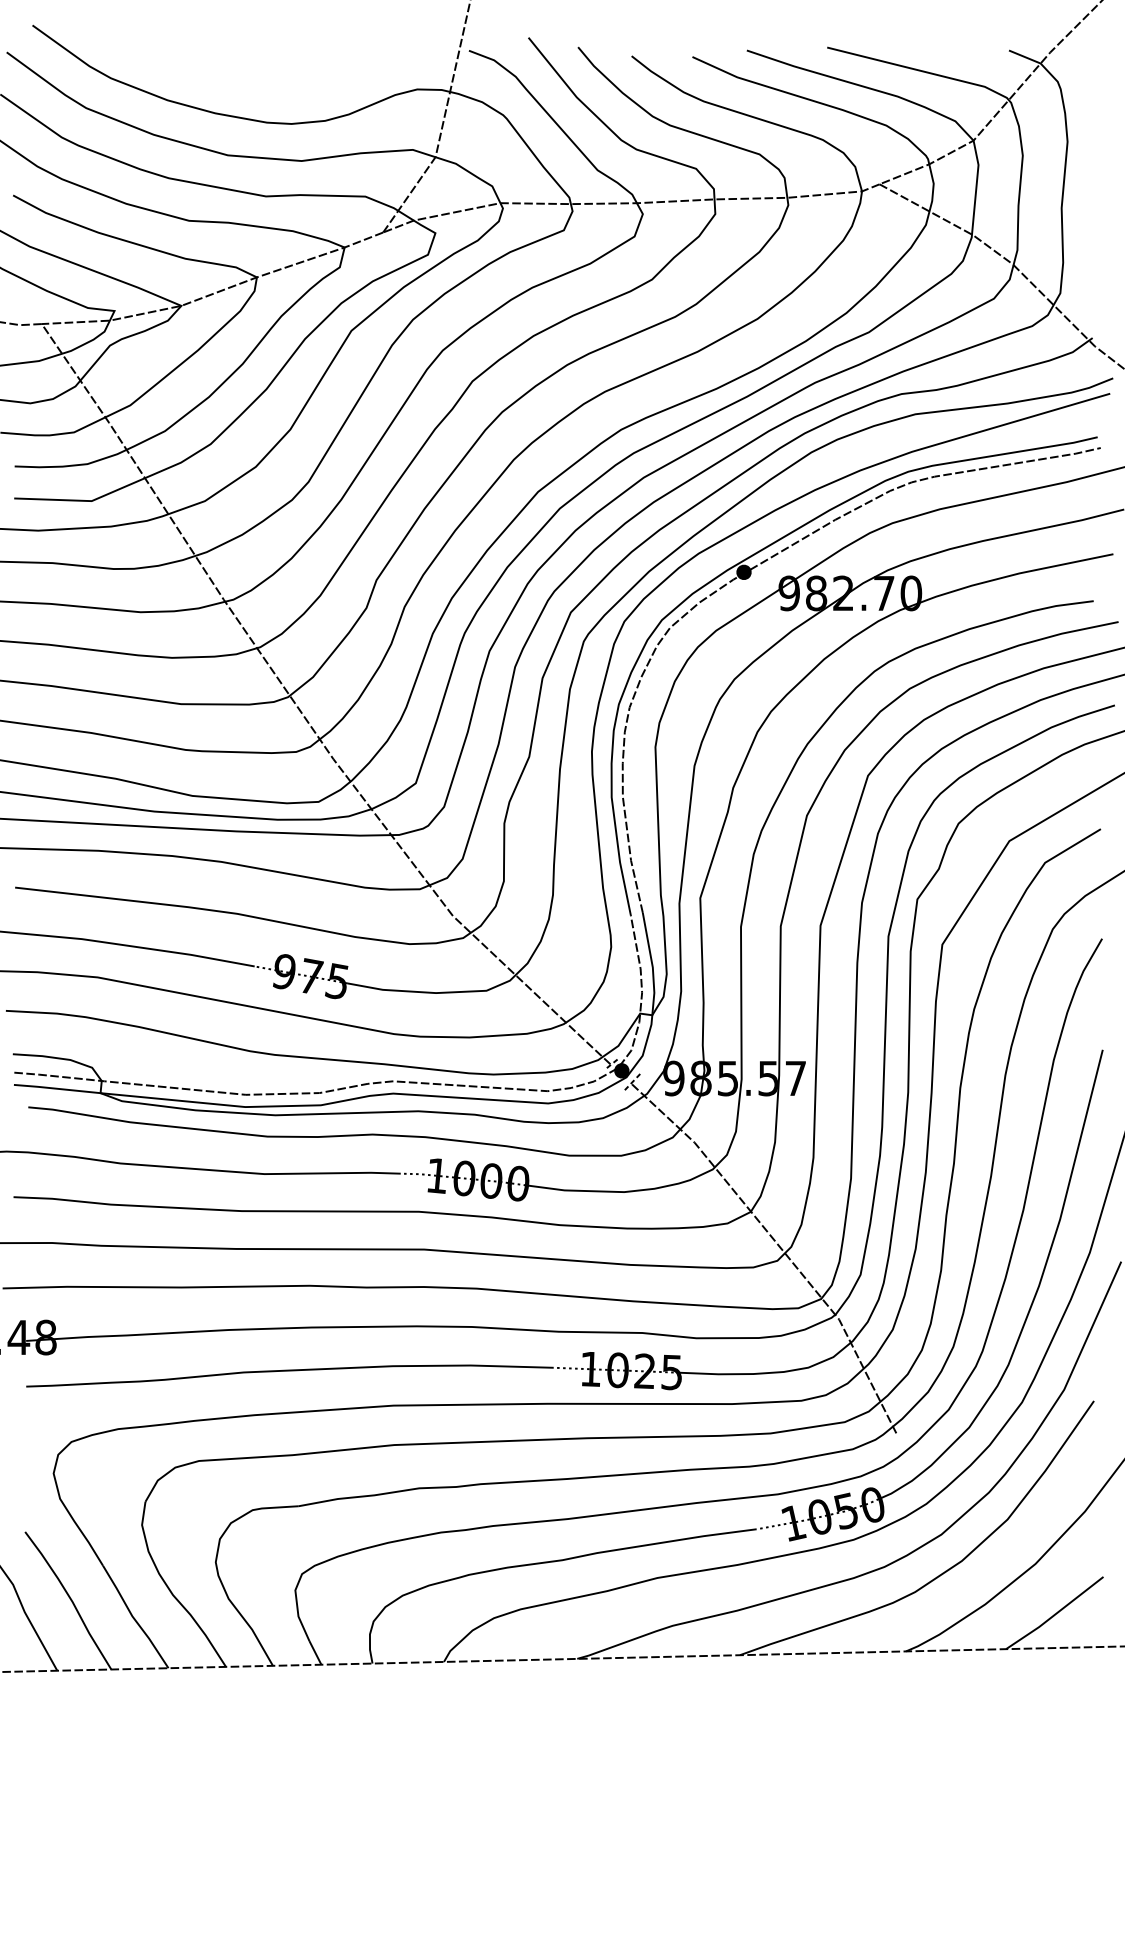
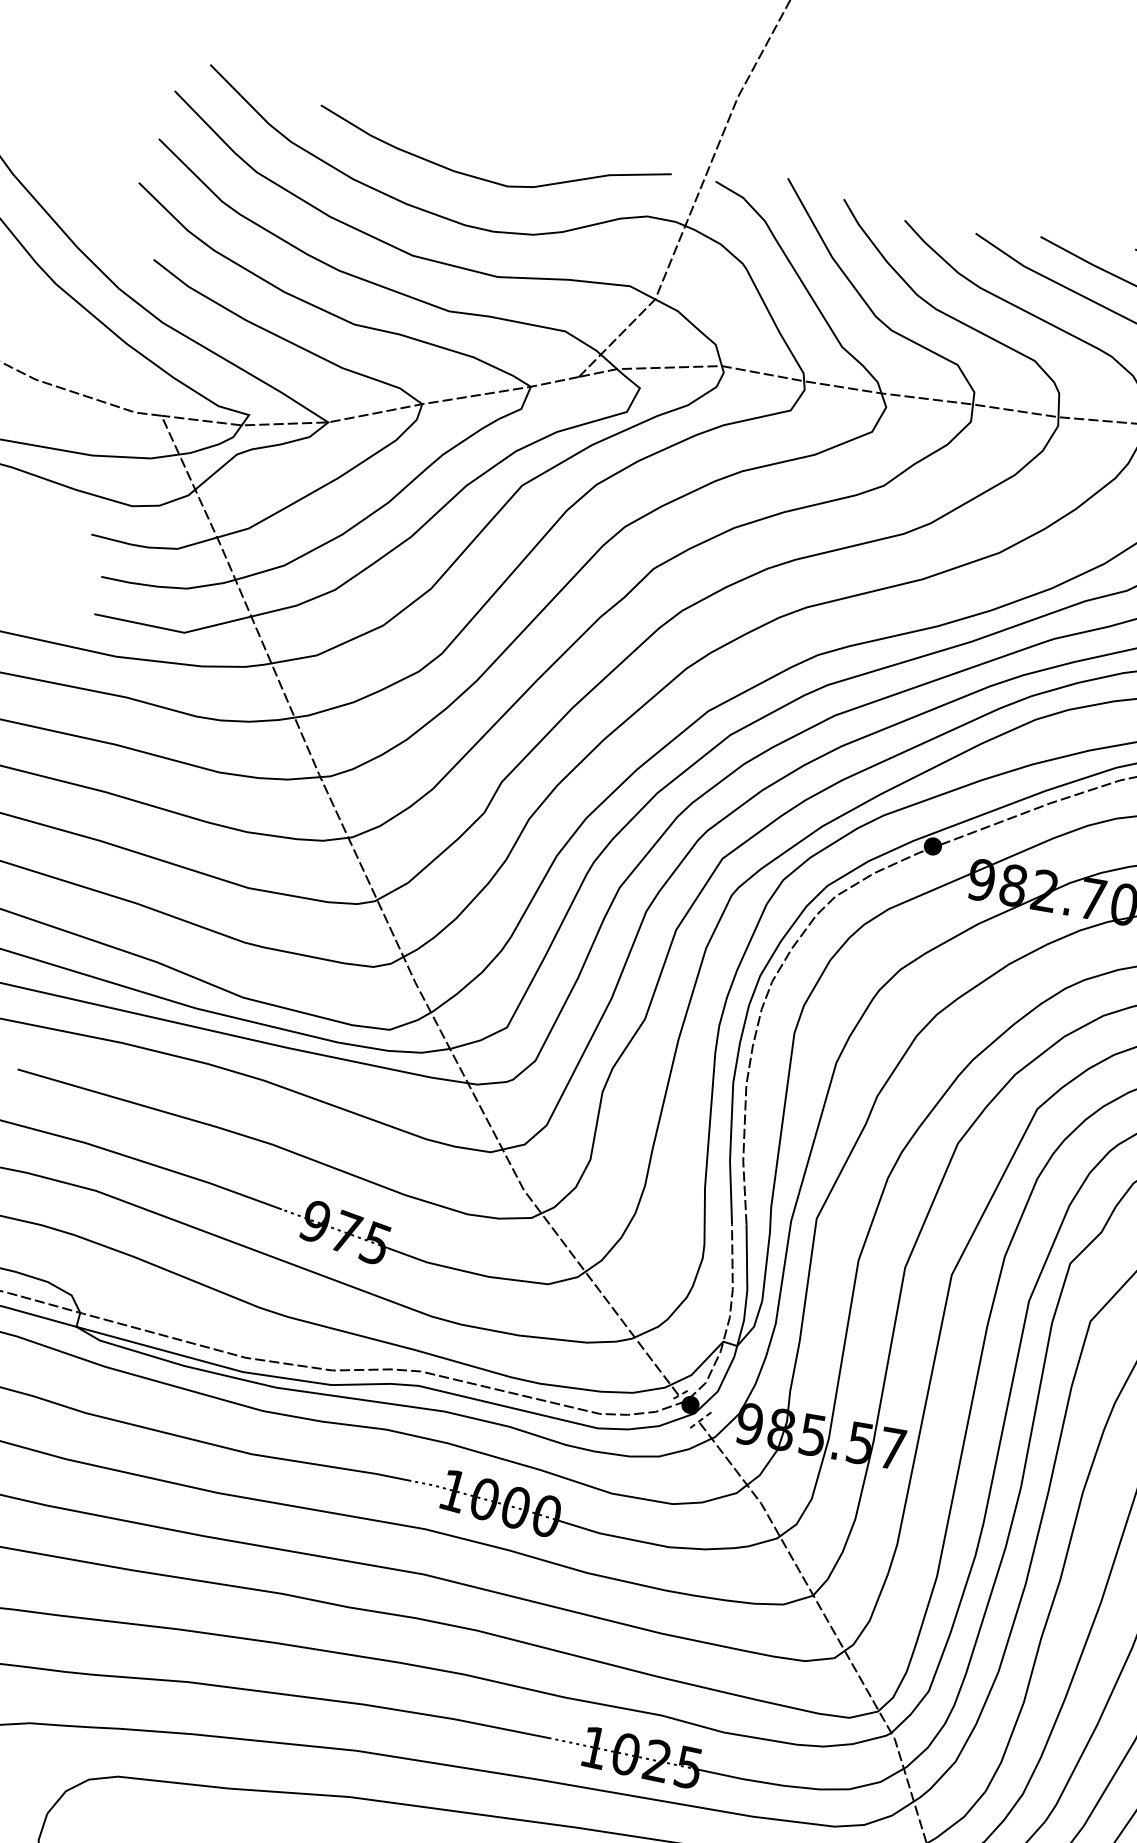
curve: (280, 81) -> (489, 179), added

